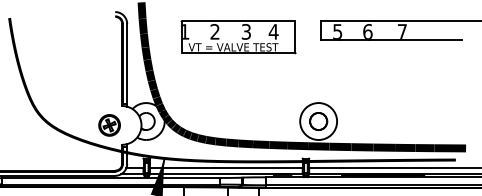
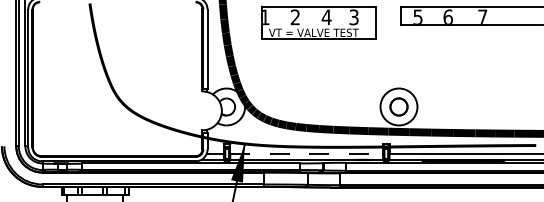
text: (246, 32) -> (326, 17), 3 -> 4
text: (274, 32) -> (354, 17), 4 -> 3
part: (109, 125) -> (189, 110), removed
line: (227, 168) -> (307, 153), solid -> dashed

